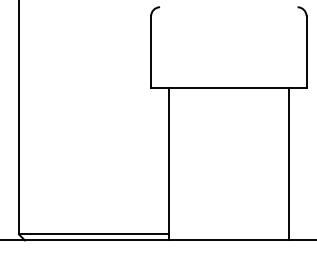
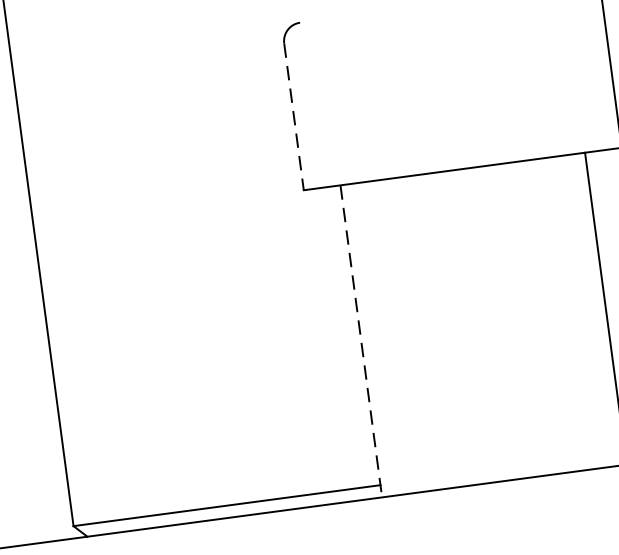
line: (151, 52) -> (294, 117), solid -> dashed
line: (169, 164) -> (362, 341), solid -> dashed

